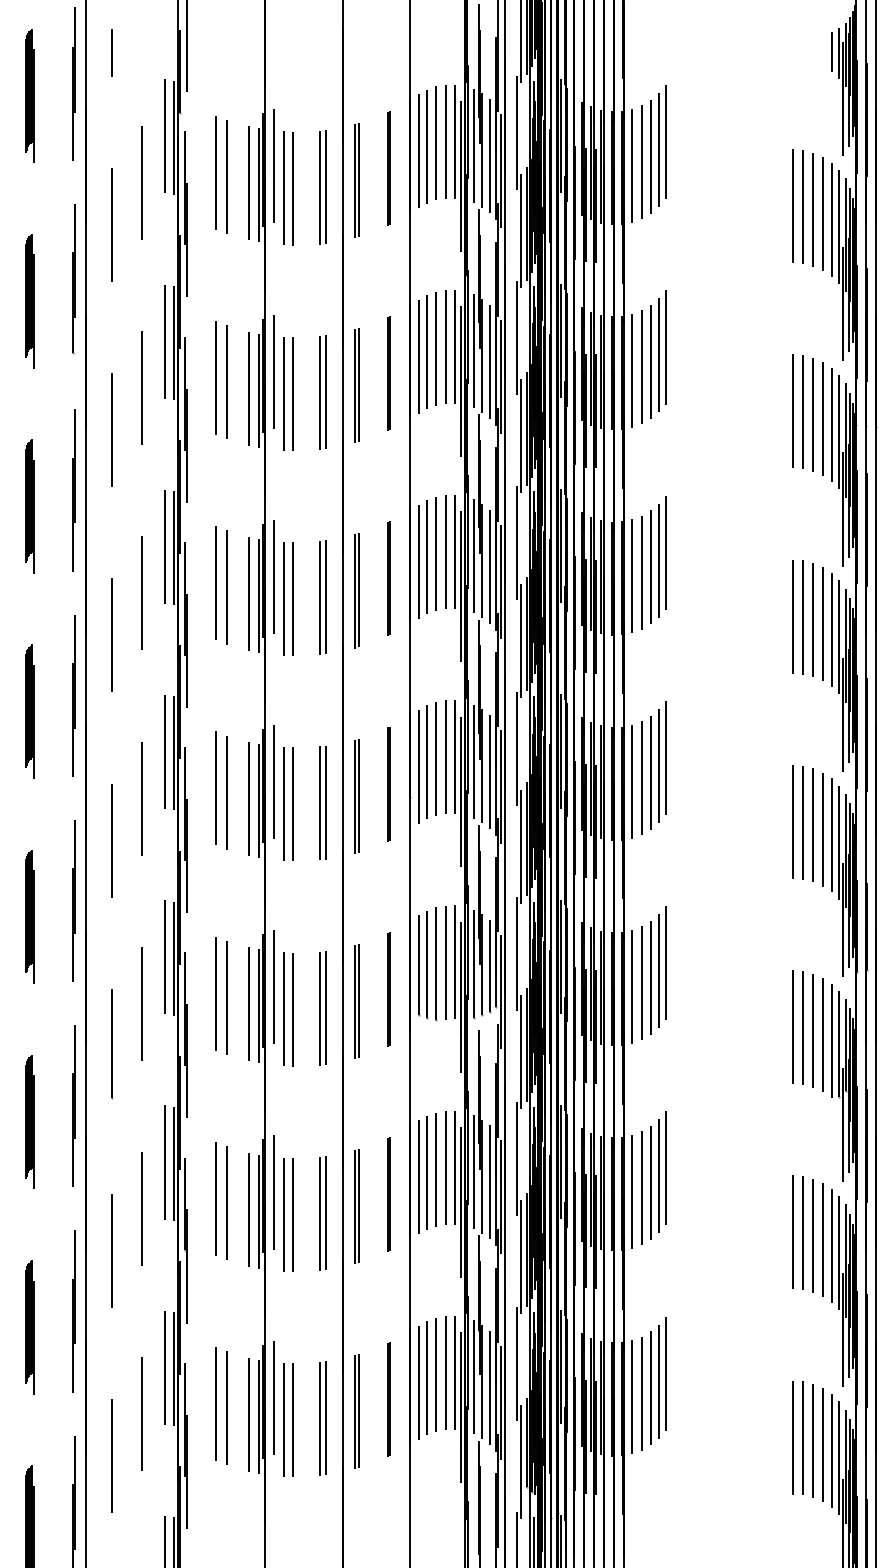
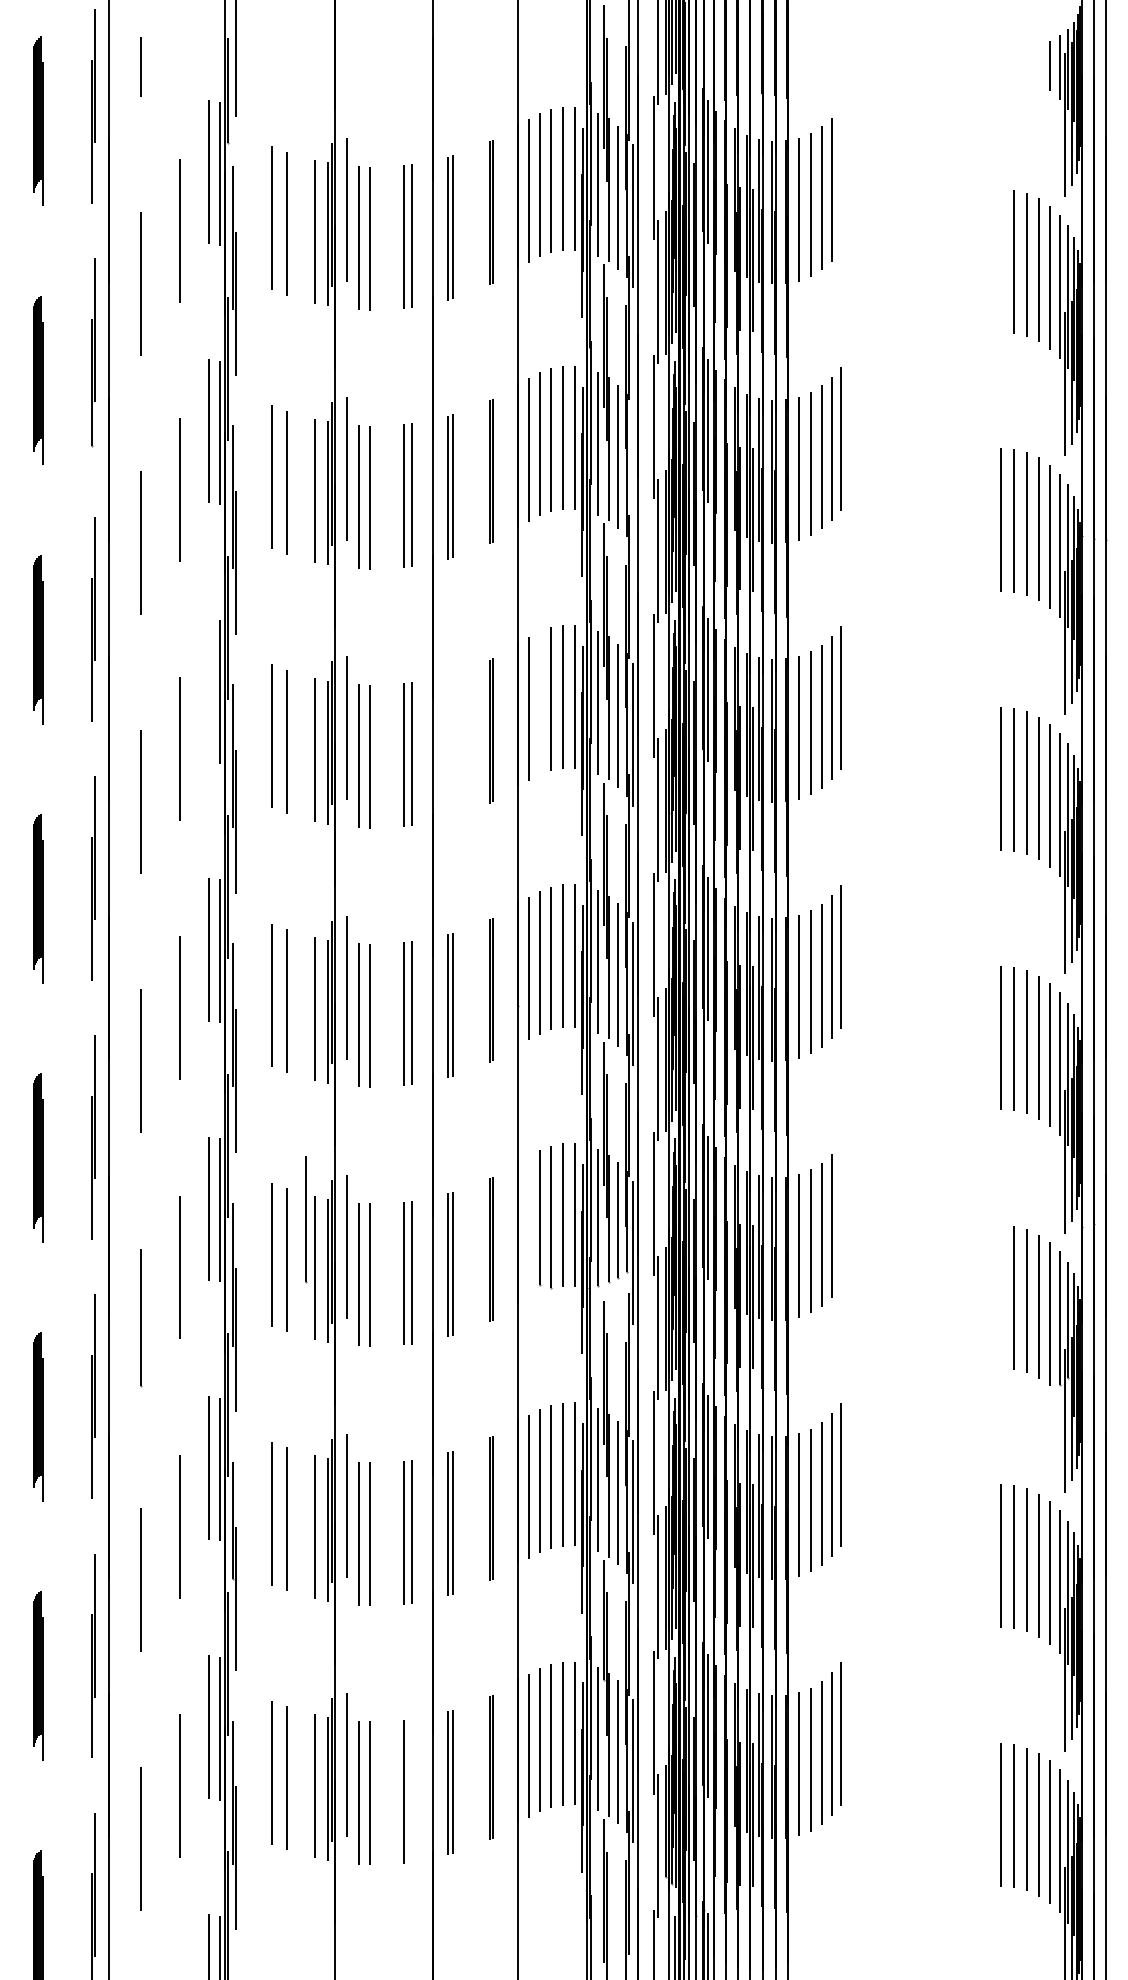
line: (666, 142) -> (841, 179), removed
line: (793, 206) -> (1001, 260), removed
line: (501, 376) -> (633, 475), removed
line: (165, 546) -> (209, 690), removed
line: (427, 557) -> (539, 703), removed
part: (356, 591) -> (450, 746), removed
line: (666, 963) -> (841, 1216), removed
line: (419, 965) -> (306, 1219), moved
line: (792, 1026) -> (1000, 1296), removed
line: (326, 1418) -> (412, 1790), removed

